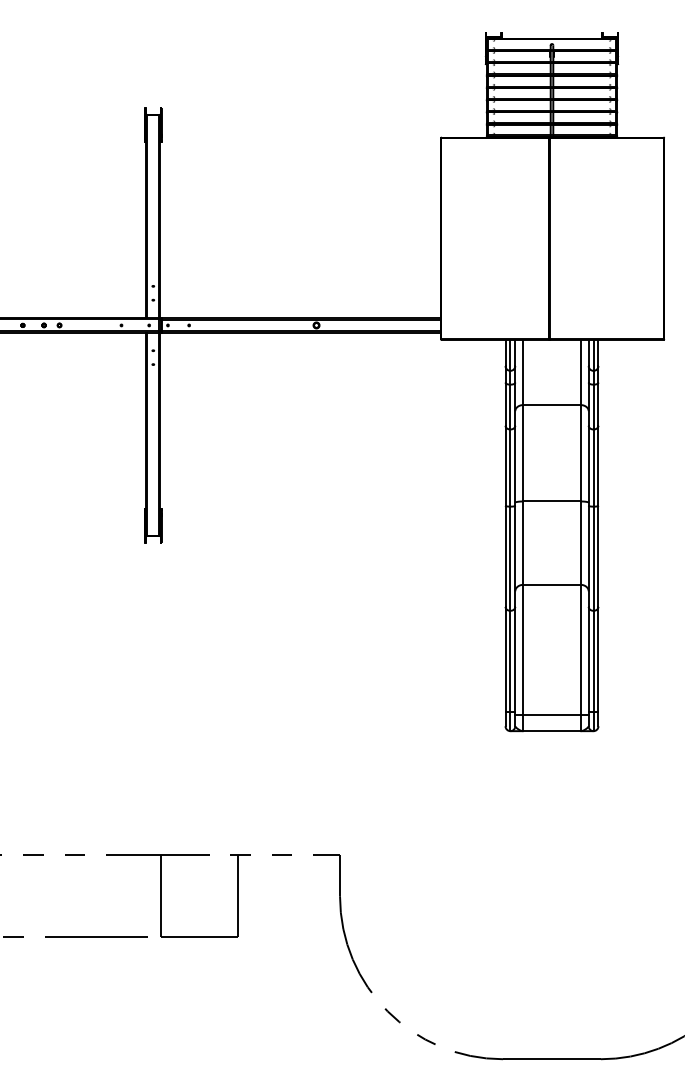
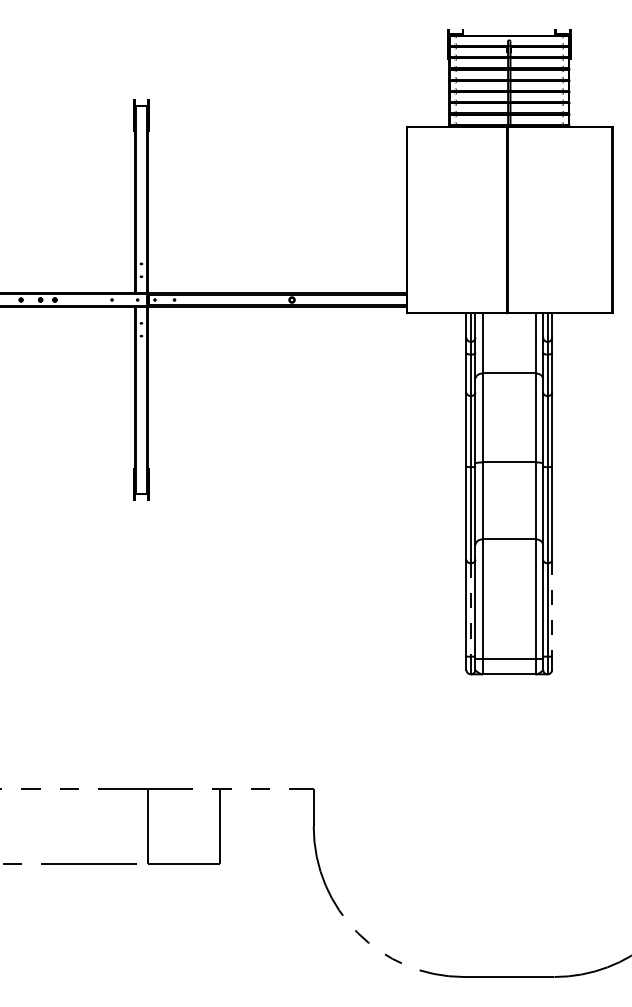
line: (598, 659) -> (552, 608), solid -> dashed
line: (510, 661) -> (470, 610), solid -> dashed

